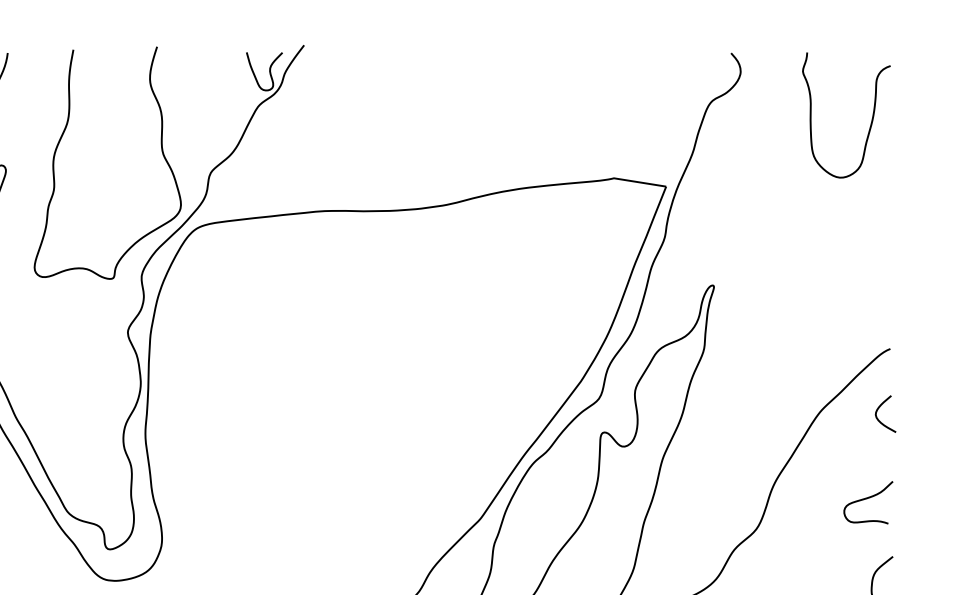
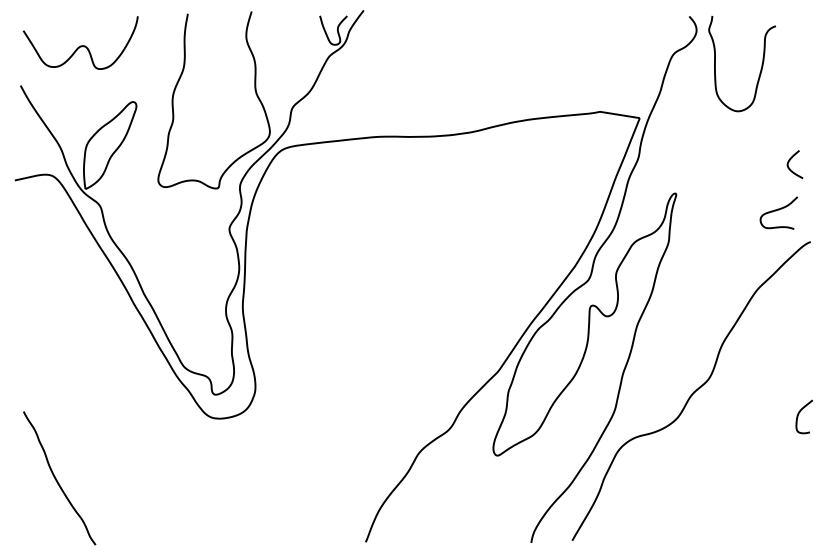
curve: (870, 122) -> (760, 69), moved
curve: (878, 411) -> (789, 162), moved
curve: (867, 499) -> (778, 210), moved

